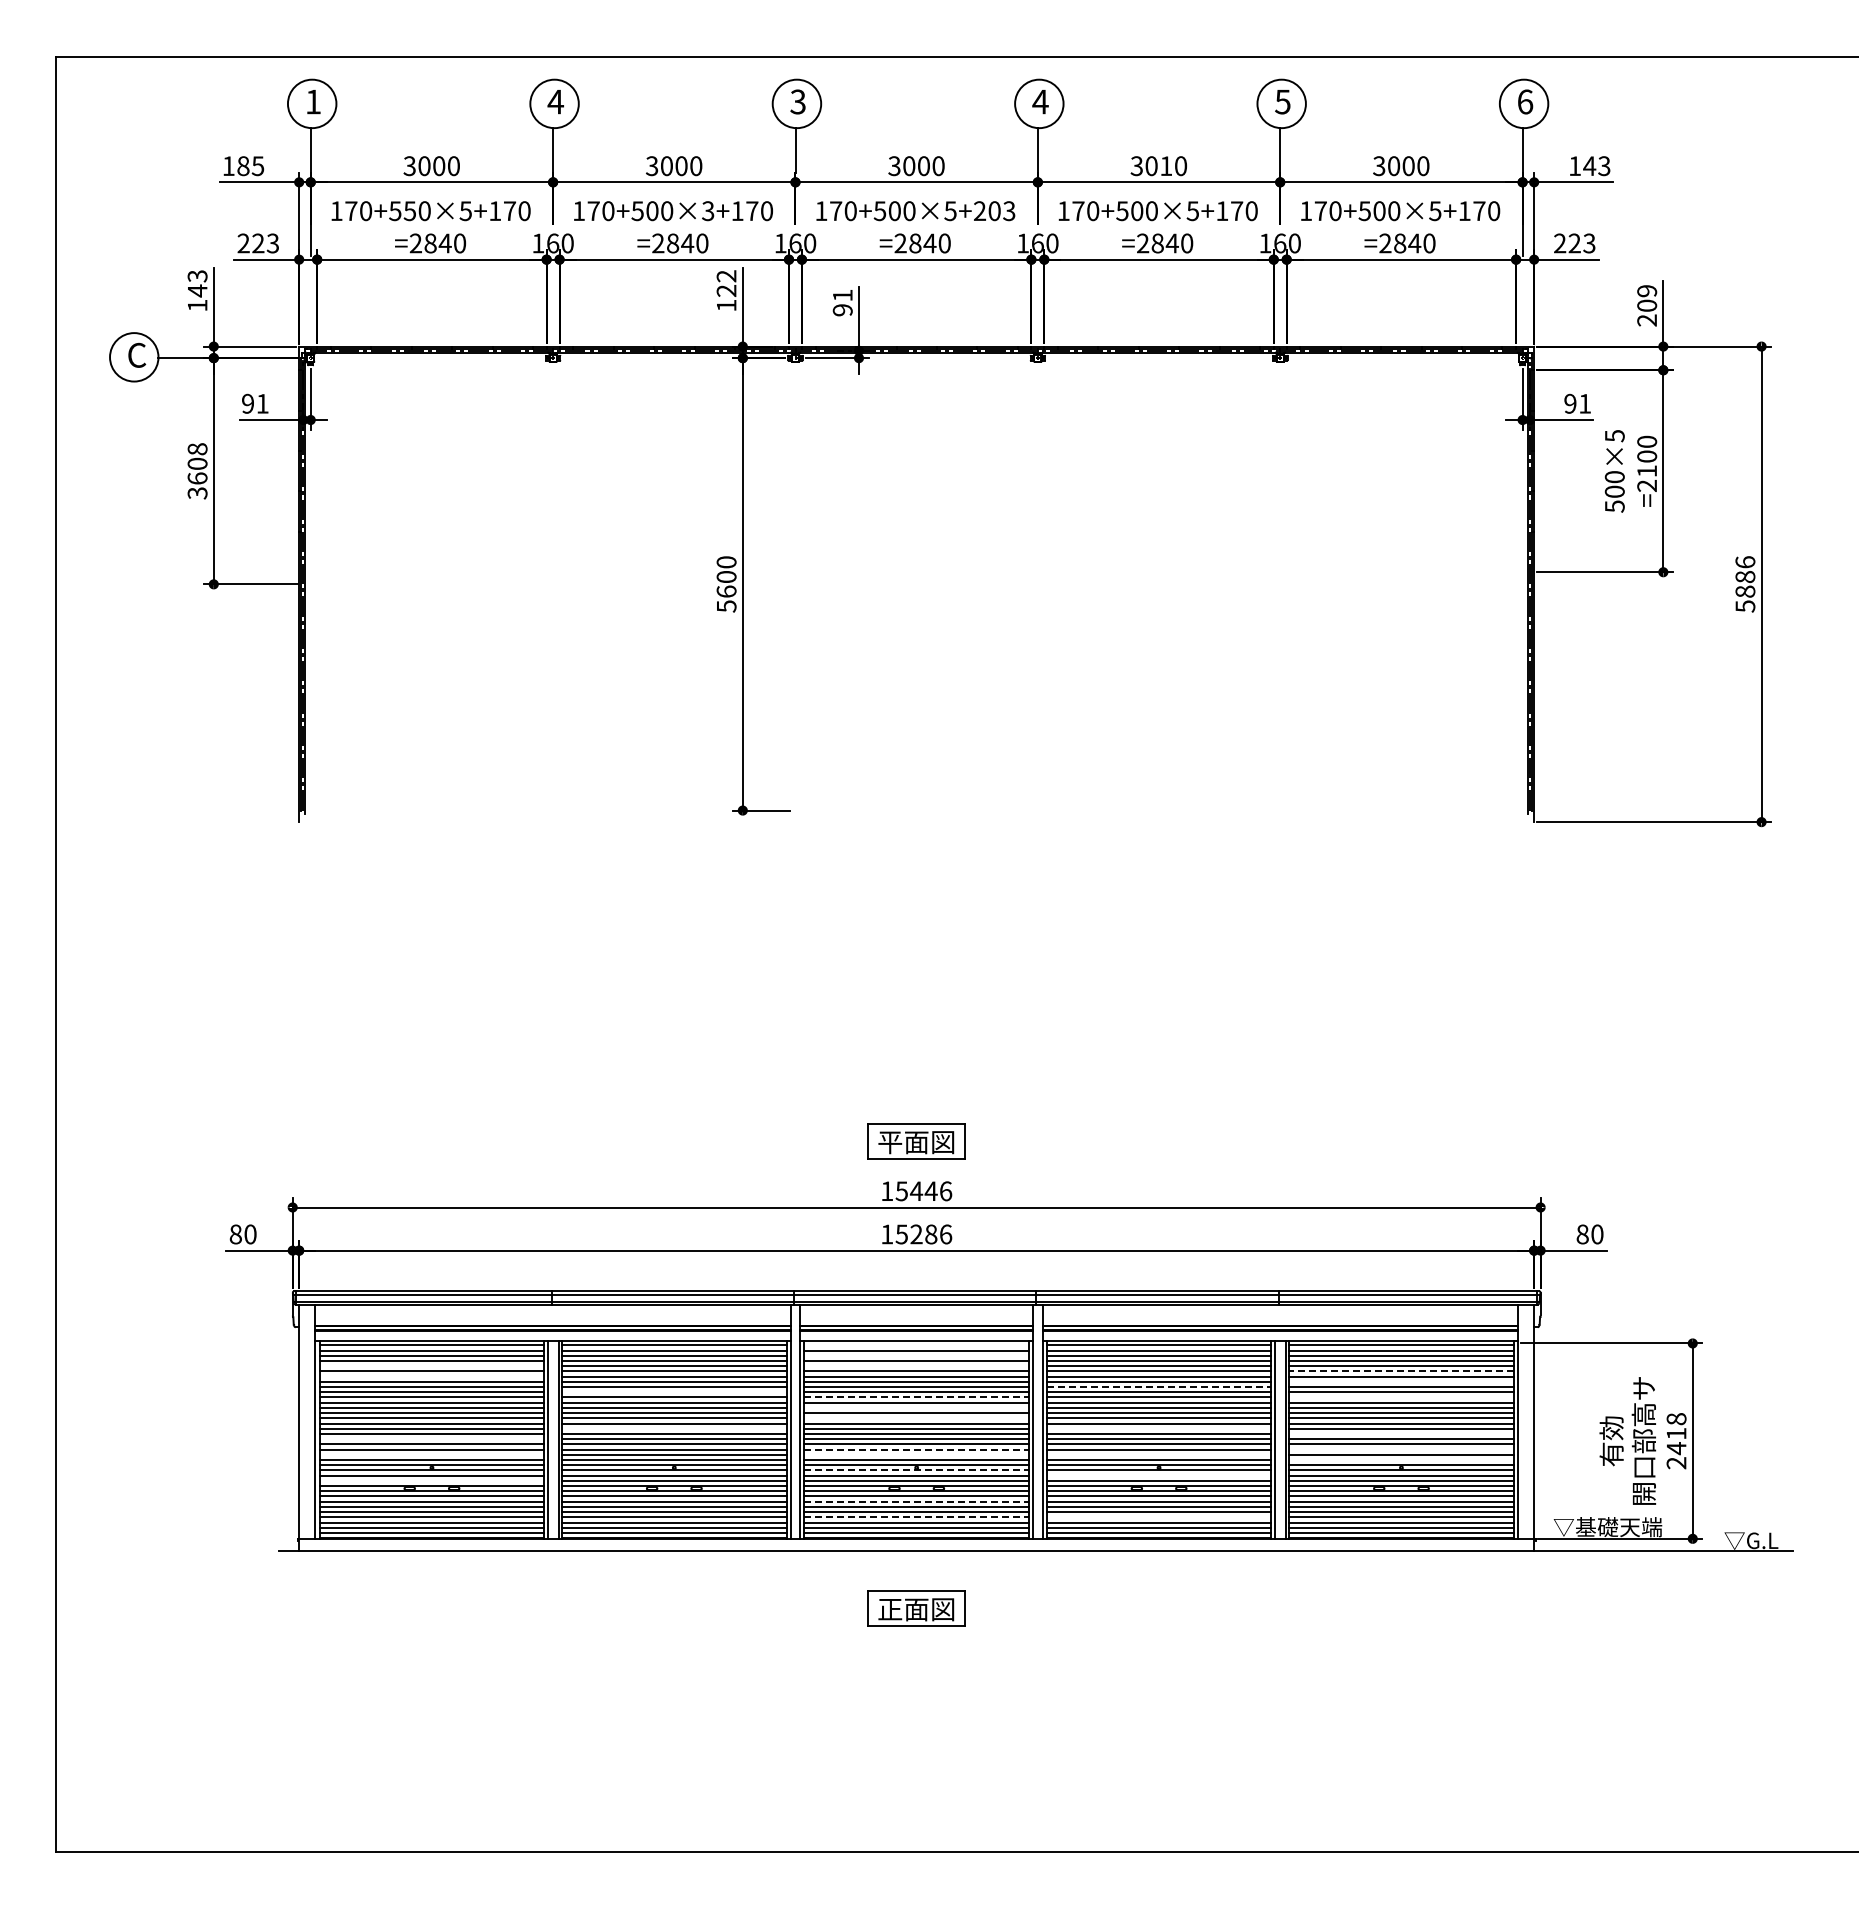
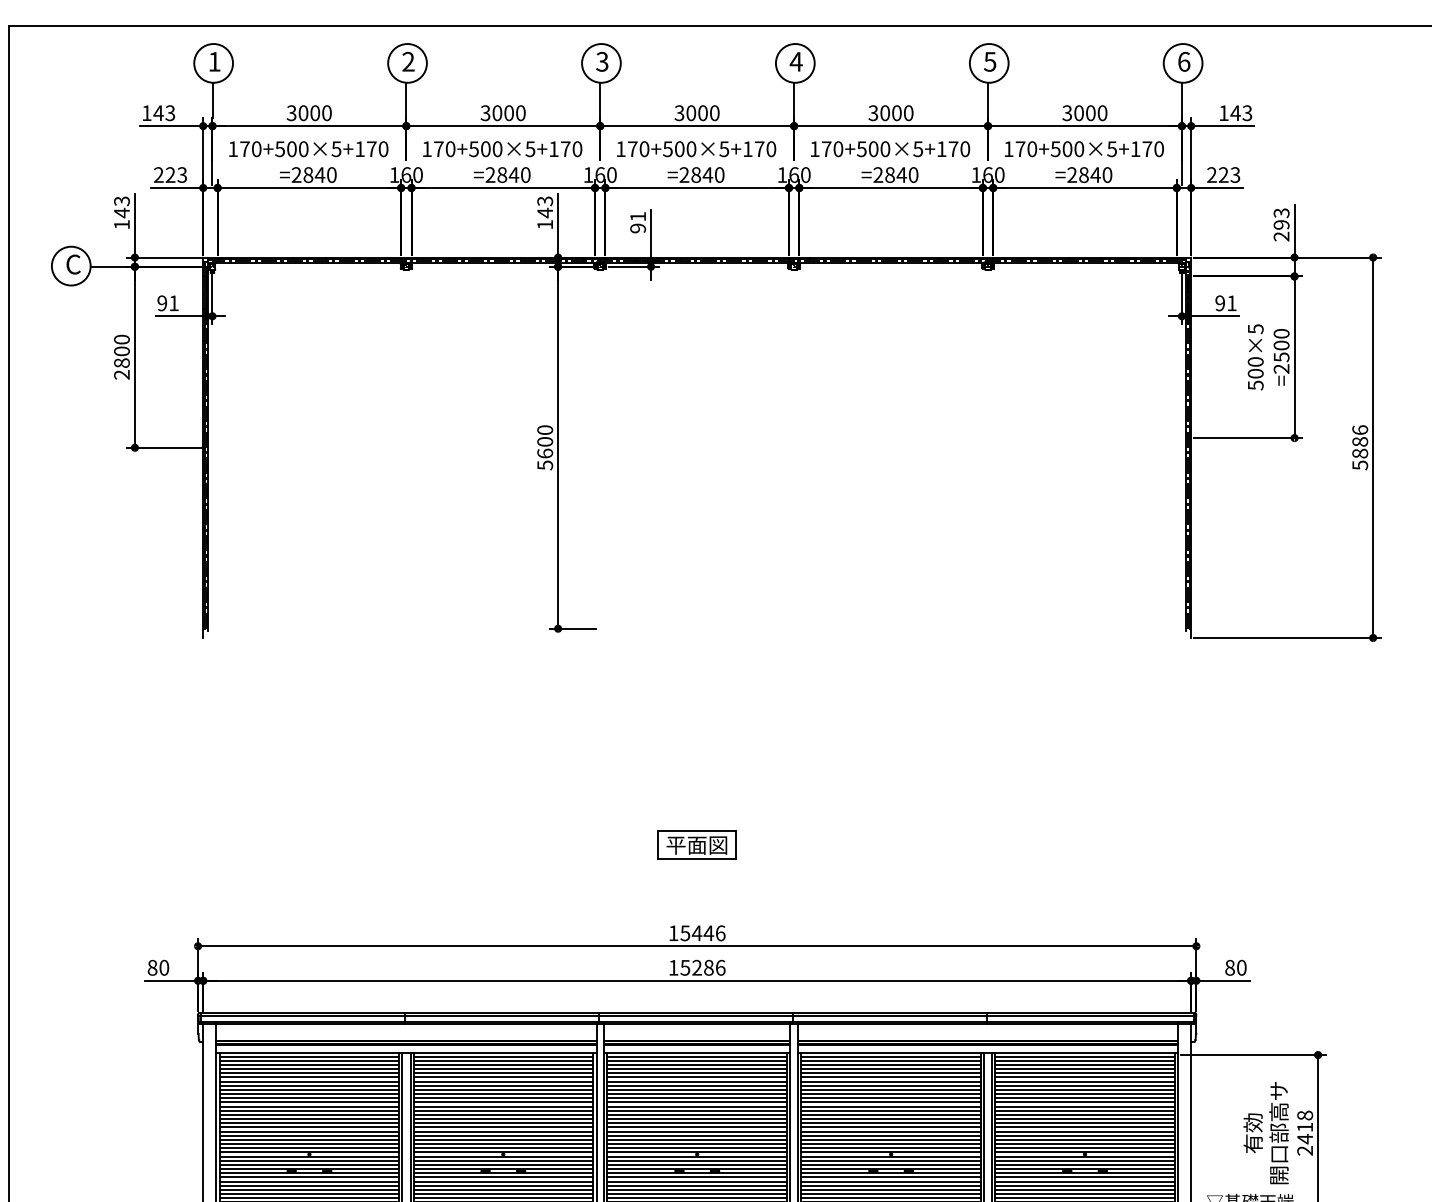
text: (555, 101) -> (408, 61), 4 -> 2
text: (250, 166) -> (164, 113), 185 -> 143
text: (1166, 166) -> (897, 113), 3010 -> 3000
text: (708, 210) -> (530, 148), 170+500×3+170 -> 170+500×5+170
text: (409, 211) -> (291, 149), 170+550×5+170 -> 170+500×5+170
text: (994, 211) -> (759, 149), 170+500×5+203 -> 170+500×5+170
text: (726, 283) -> (545, 207), 122 -> 143
text: (1647, 298) -> (1281, 219), 209 -> 293
text: (197, 471) -> (121, 357), 3608 -> 2800
text: (1647, 471) -> (1281, 357), =2100 -> =2500
part: (916, 1141) -> (697, 844), moved
line: (916, 1345) -> (697, 1056), added
line: (916, 1355) -> (697, 1064), added
line: (431, 1366) -> (309, 1073), added
line: (916, 1366) -> (697, 1073), added
line: (1401, 1371) -> (1085, 1077), dashed -> solid
line: (431, 1376) -> (309, 1081), added
line: (1401, 1381) -> (1085, 1085), added
line: (1159, 1387) -> (891, 1090), dashed -> solid
line: (674, 1392) -> (503, 1094), added
line: (917, 1397) -> (697, 1098), dashed -> solid
line: (1401, 1397) -> (1085, 1098), added
line: (916, 1407) -> (697, 1106), added
line: (916, 1418) -> (697, 1115), added
line: (674, 1428) -> (503, 1123), added
line: (1158, 1428) -> (890, 1123), added
line: (1401, 1433) -> (1085, 1127), added
line: (431, 1439) -> (309, 1131), added
line: (917, 1449) -> (697, 1139), dashed -> solid
line: (1401, 1449) -> (1085, 1139), added
line: (431, 1454) -> (309, 1143), added
line: (916, 1454) -> (697, 1143), added
line: (1158, 1454) -> (890, 1143), added
line: (1401, 1459) -> (1085, 1147), added
line: (917, 1470) -> (697, 1156), dashed -> solid
line: (1158, 1475) -> (890, 1160), added
line: (431, 1480) -> (309, 1164), added
line: (917, 1501) -> (697, 1181), dashed -> solid
line: (917, 1517) -> (697, 1194), dashed -> solid
line: (1158, 1517) -> (890, 1194), added

